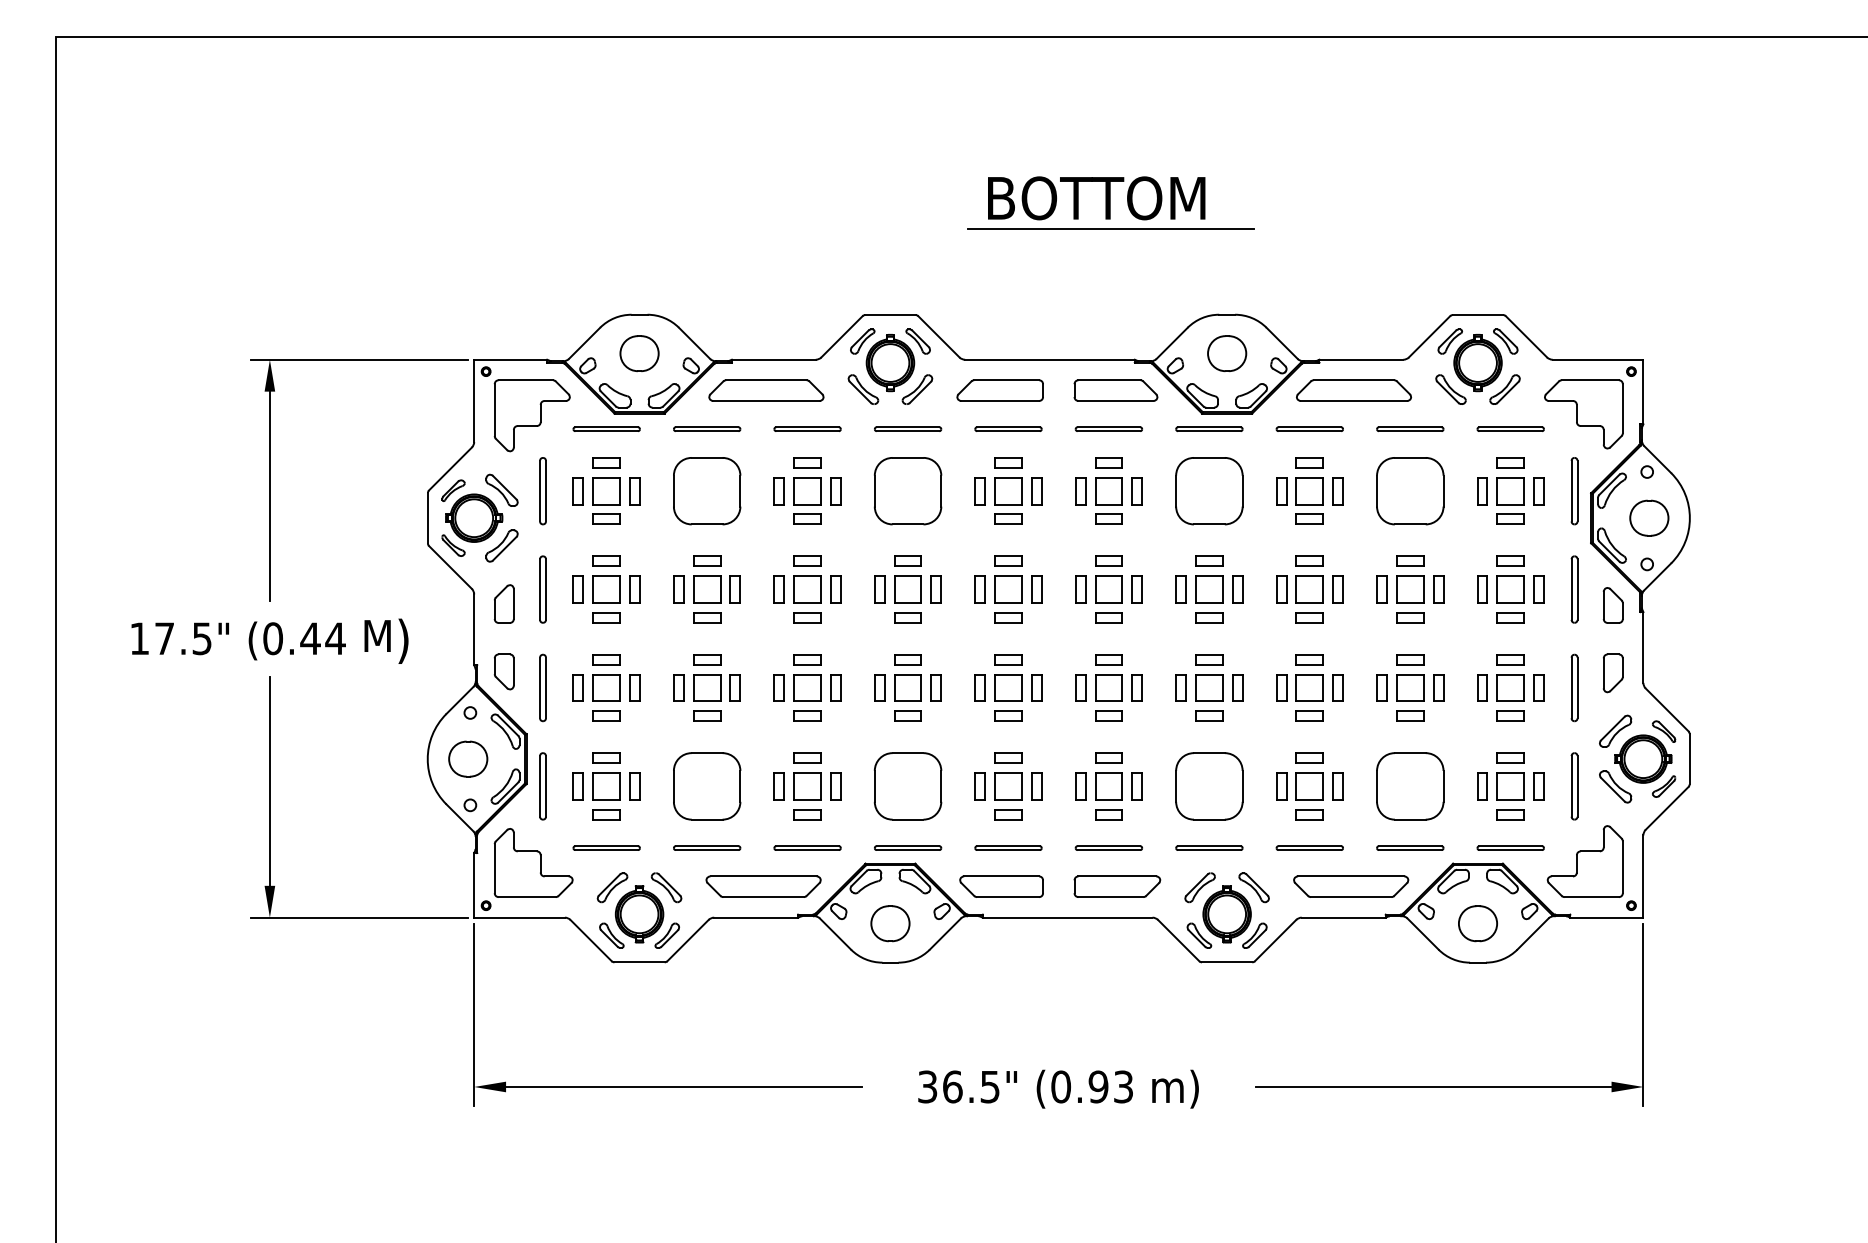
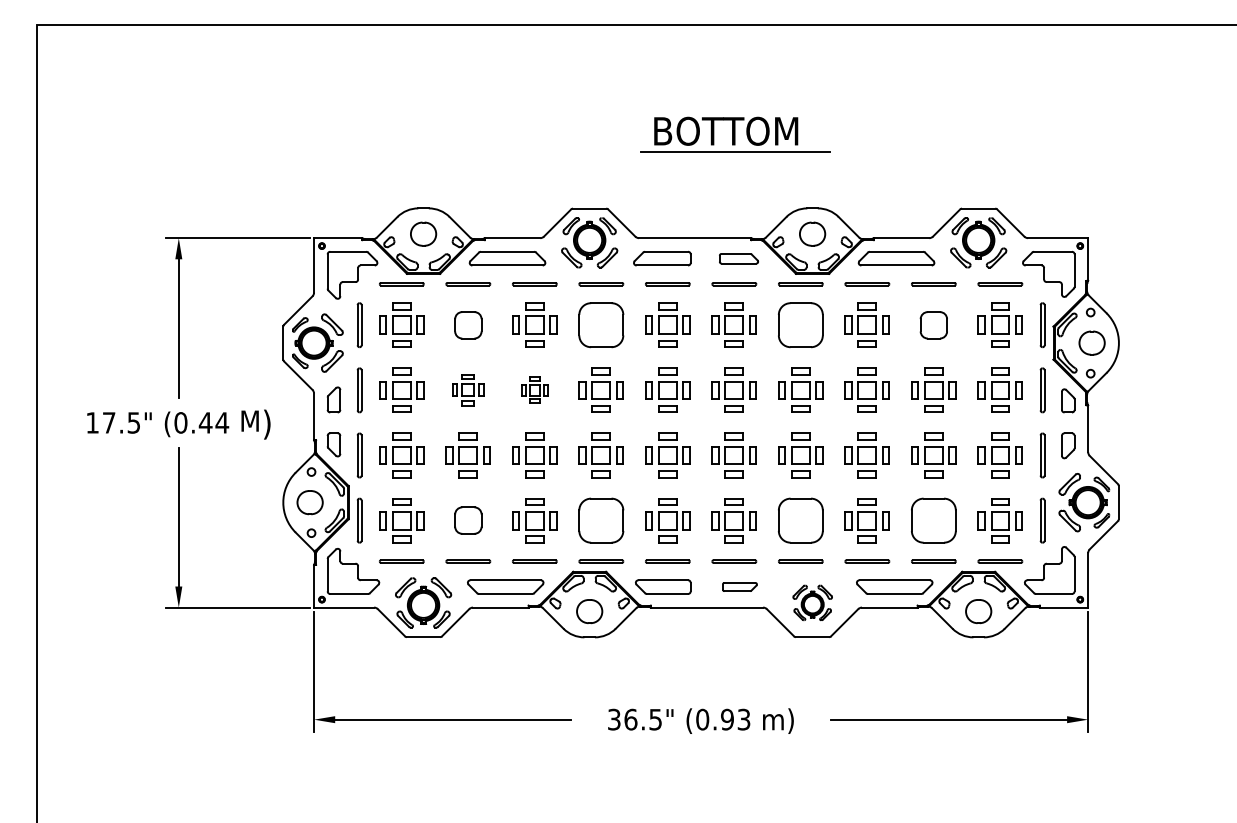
part: (1115, 390) -> (738, 258), size x0.7
part: (707, 491) -> (468, 325), size x0.6
part: (1409, 491) -> (933, 325), size x0.6
part: (705, 588) -> (467, 389), size x0.7
part: (807, 588) -> (534, 389), size x0.6
part: (707, 786) -> (468, 520), size x0.6
part: (1116, 885) -> (739, 586), size x0.6
part: (1227, 909) -> (812, 602), size x0.7

